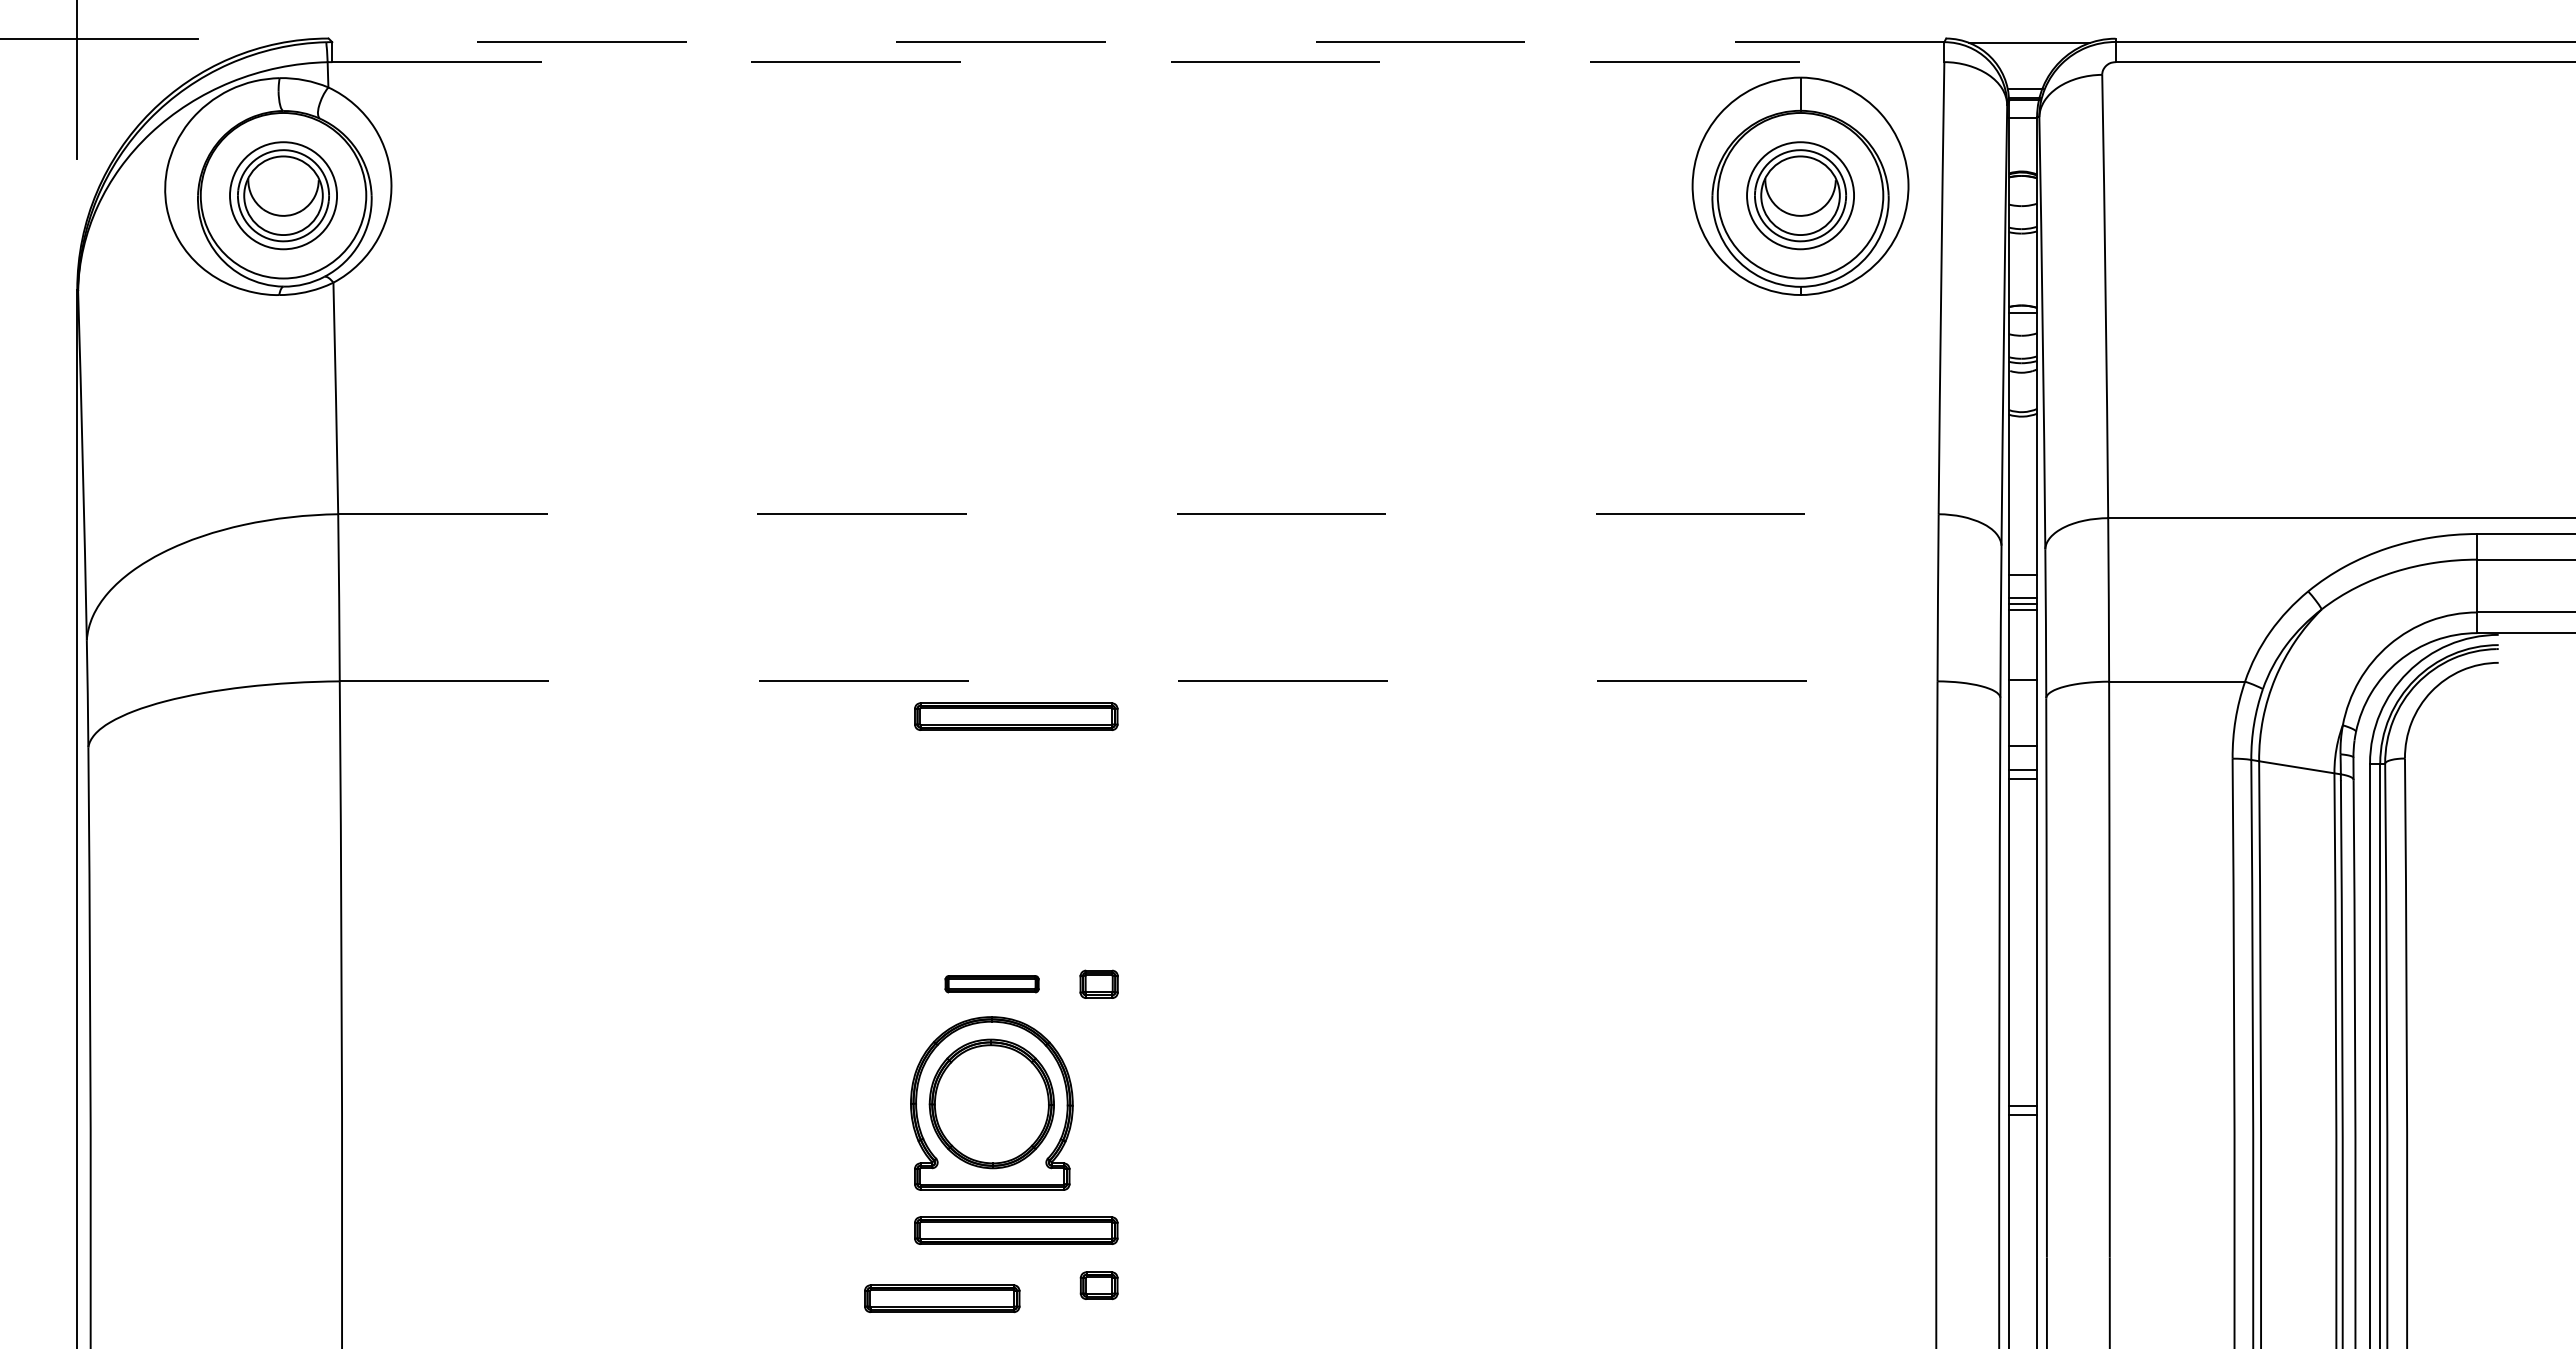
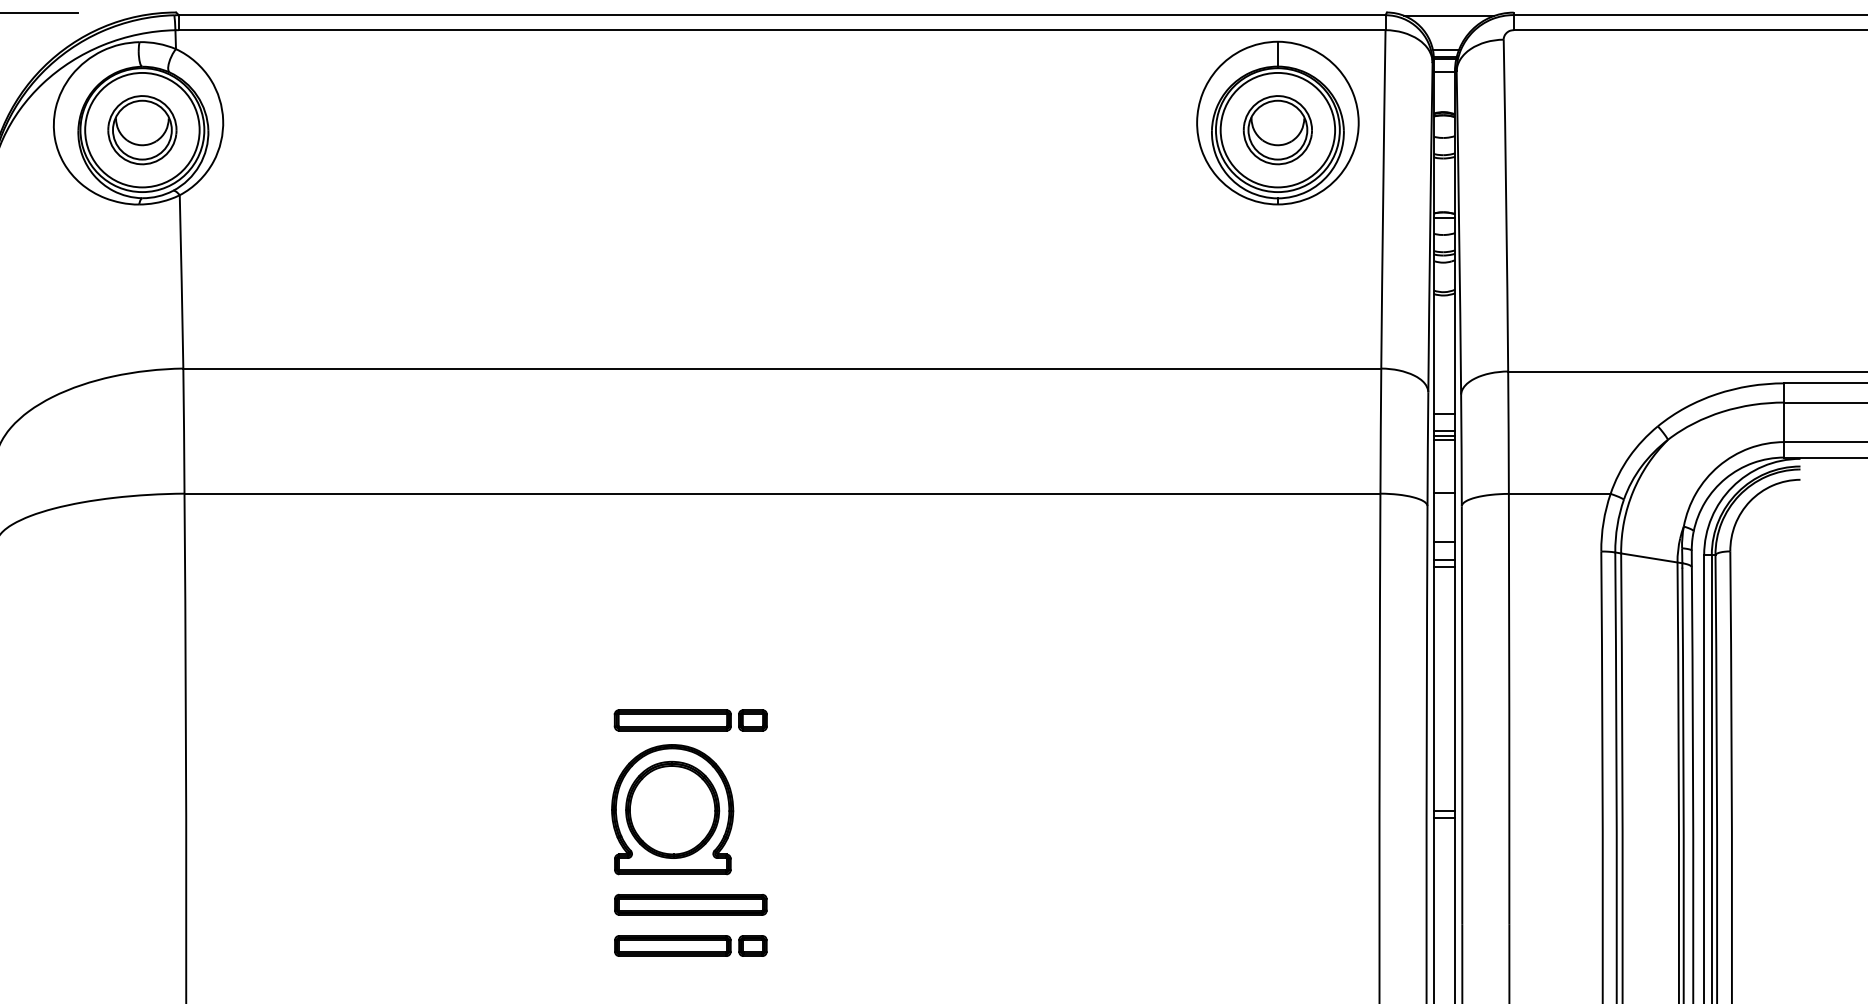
line: (1137, 42) -> (781, 15), dashed -> solid
line: (1138, 62) -> (782, 30), dashed -> solid
circle: (283, 195) -> (142, 129), size x1.43
circle: (1800, 195) -> (1277, 129), size x1.43
line: (1138, 514) -> (782, 368), dashed -> solid
line: (1138, 681) -> (782, 493), dashed -> solid
part: (1016, 716) -> (691, 519), removed
part: (991, 983) -> (672, 719), size x1.67
part: (942, 1298) -> (673, 945), moved

